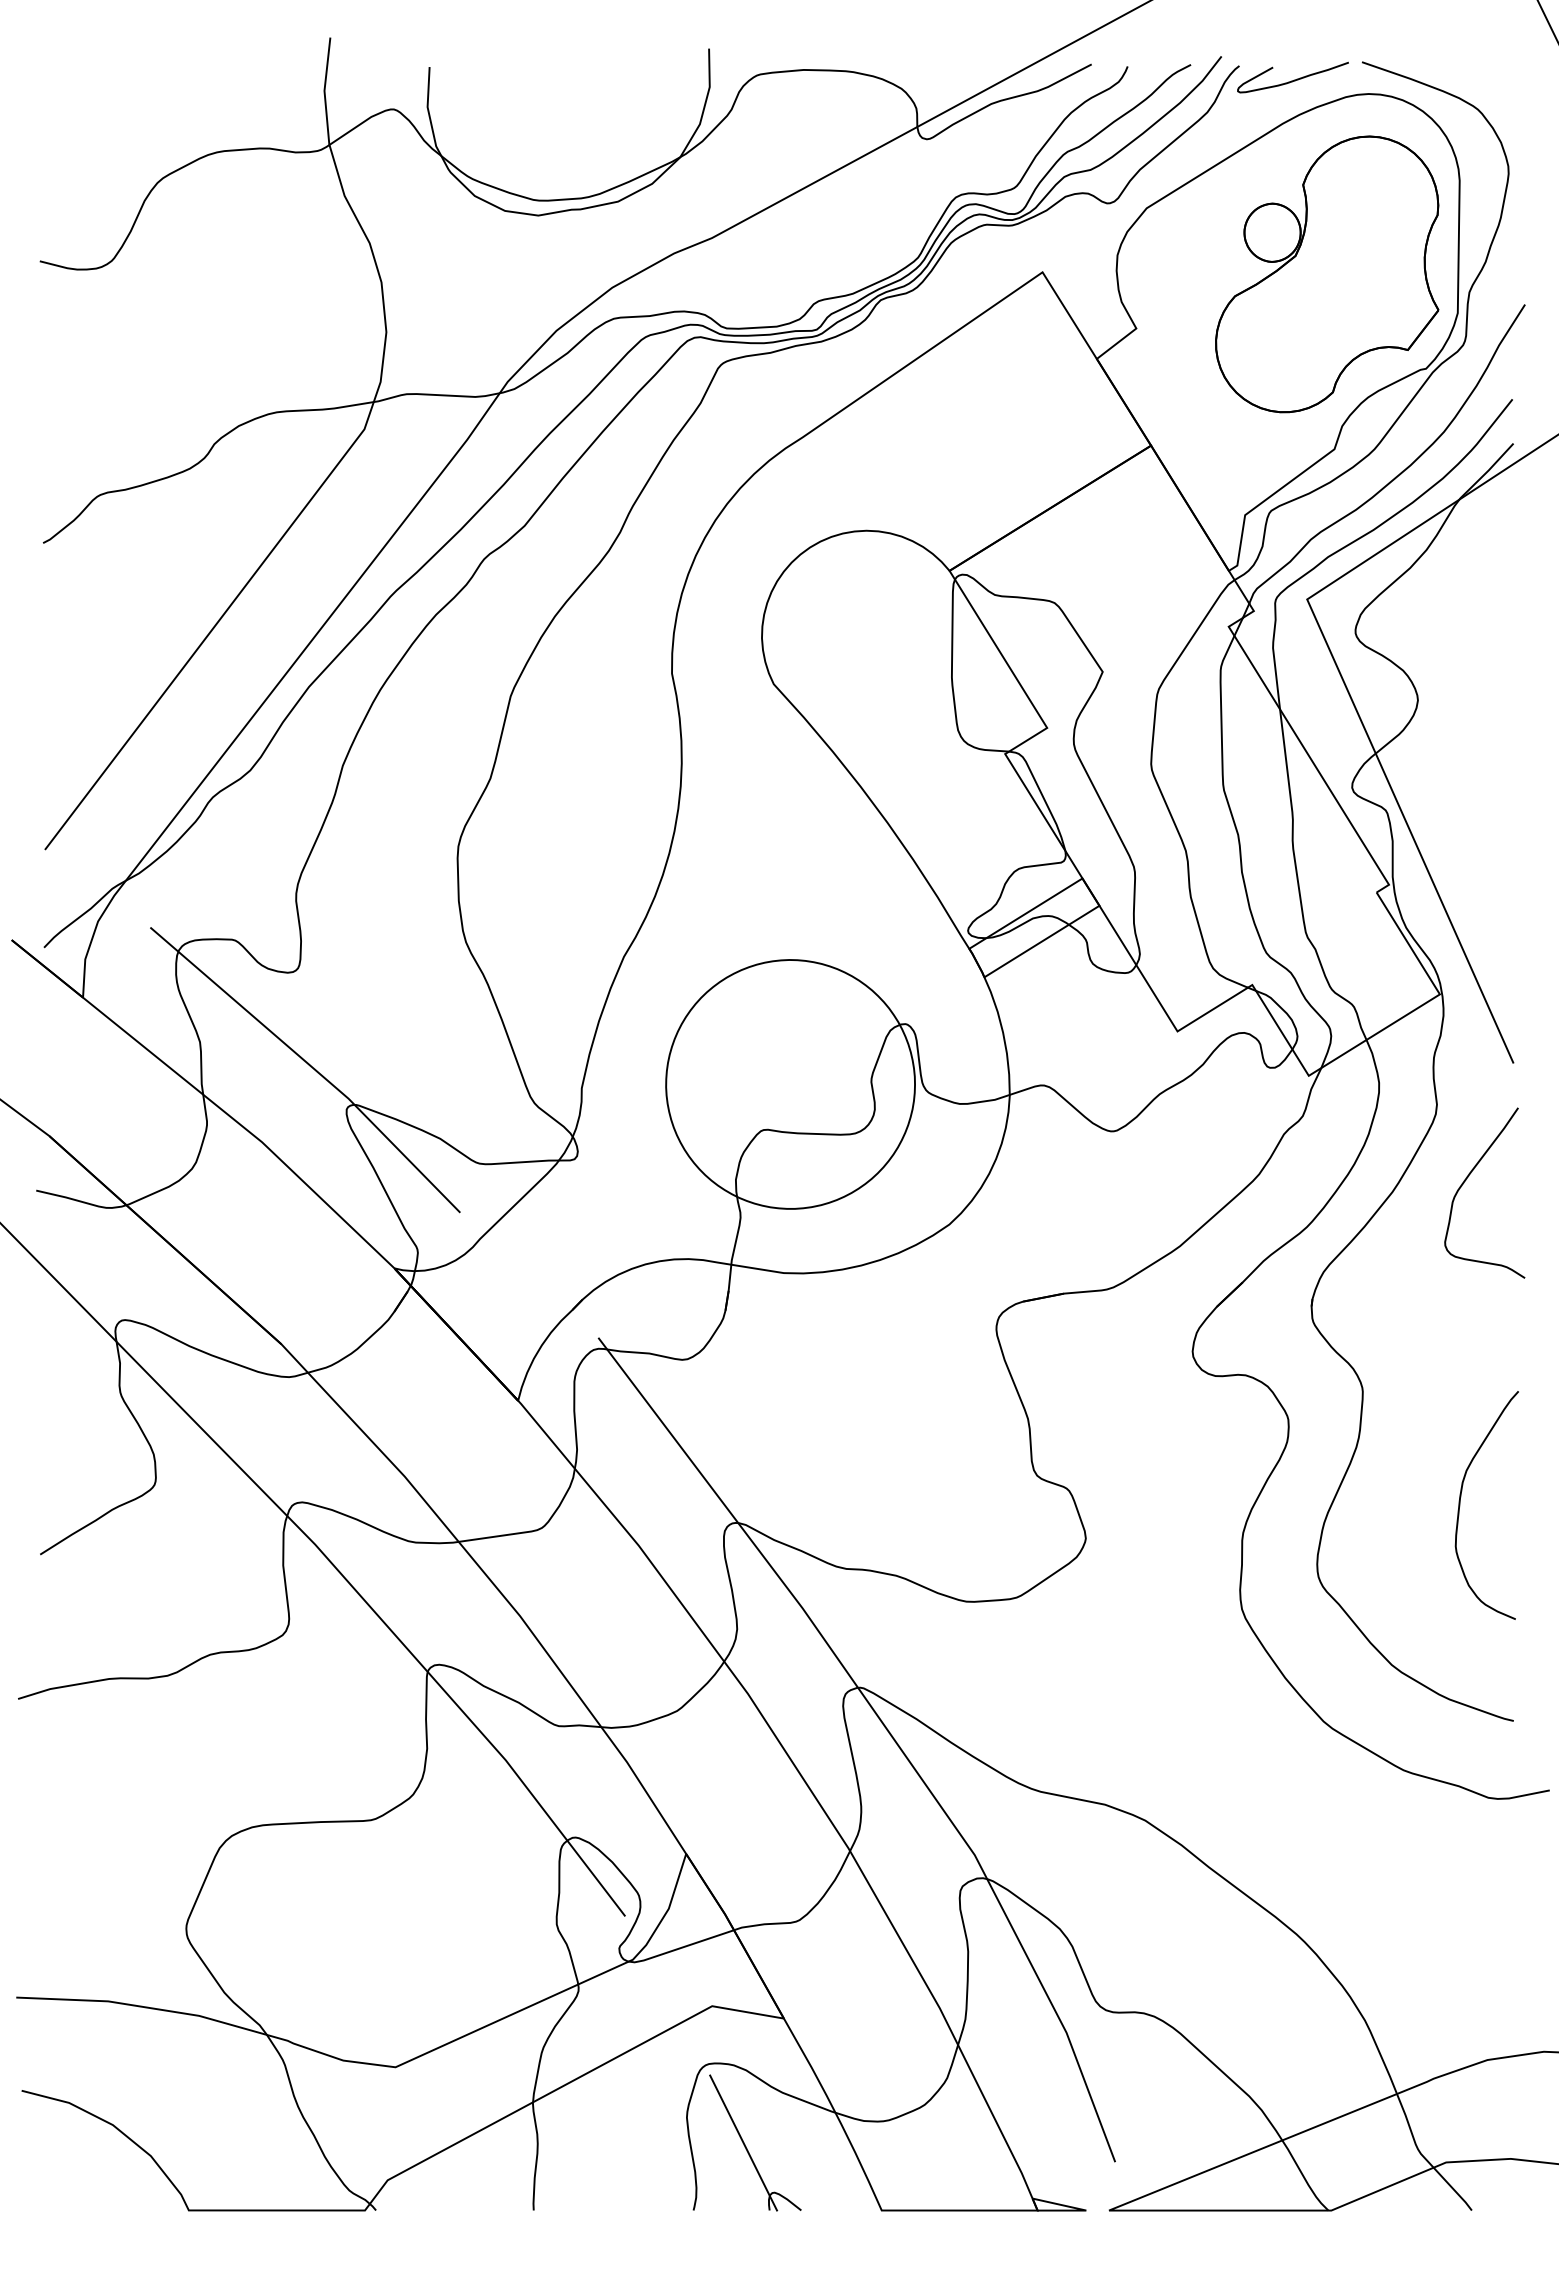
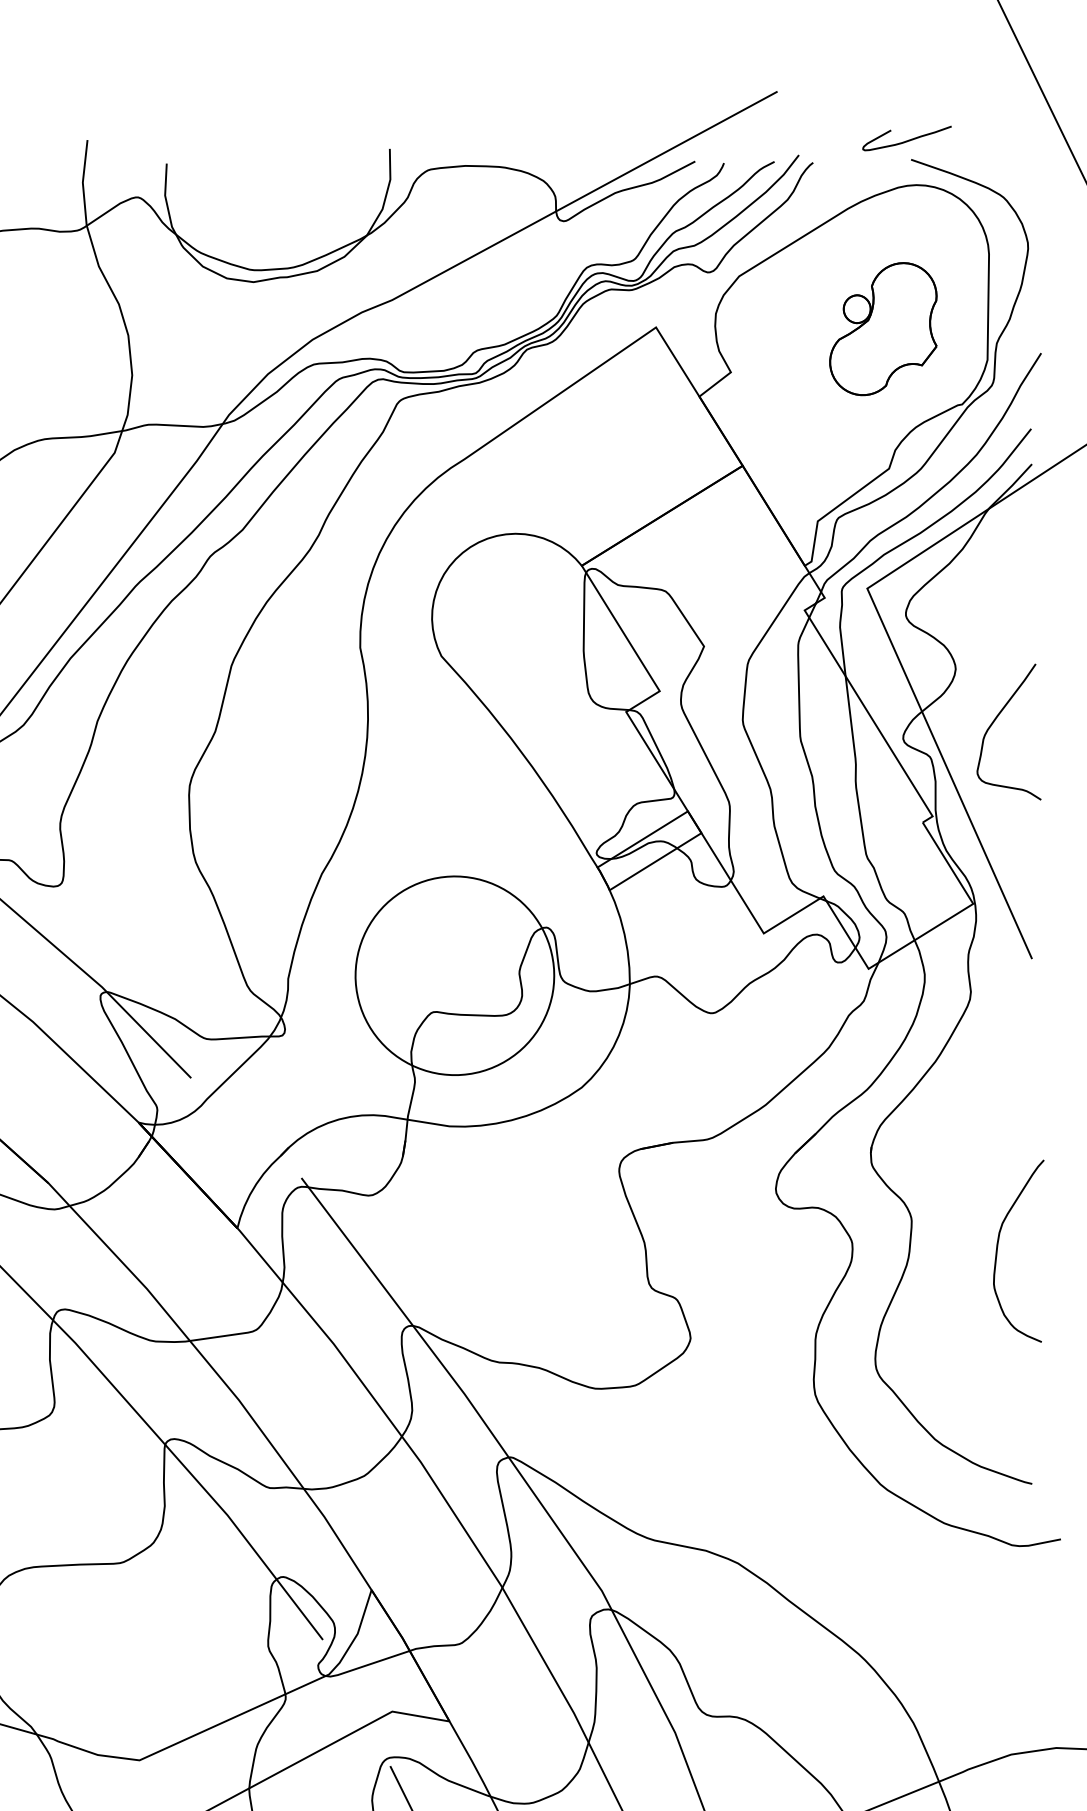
curve: (1294, 79) -> (908, 140), moved
part: (1327, 274) -> (883, 329), size x0.6
curve: (1466, 1180) -> (994, 721), moved
curve: (1460, 1505) -> (997, 1251), moved

